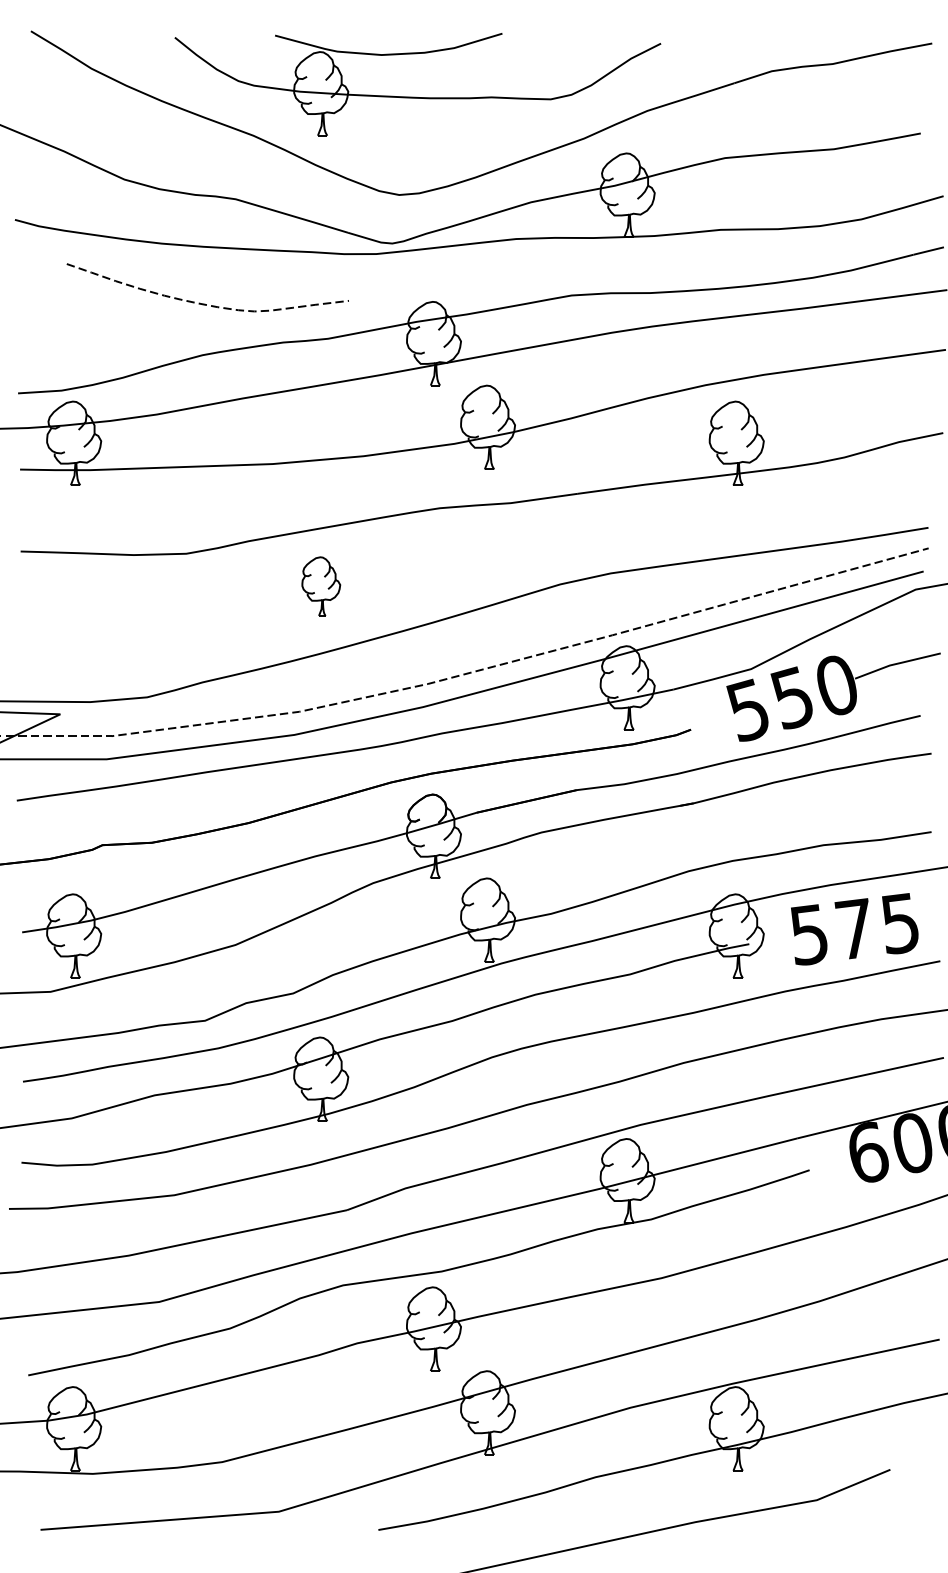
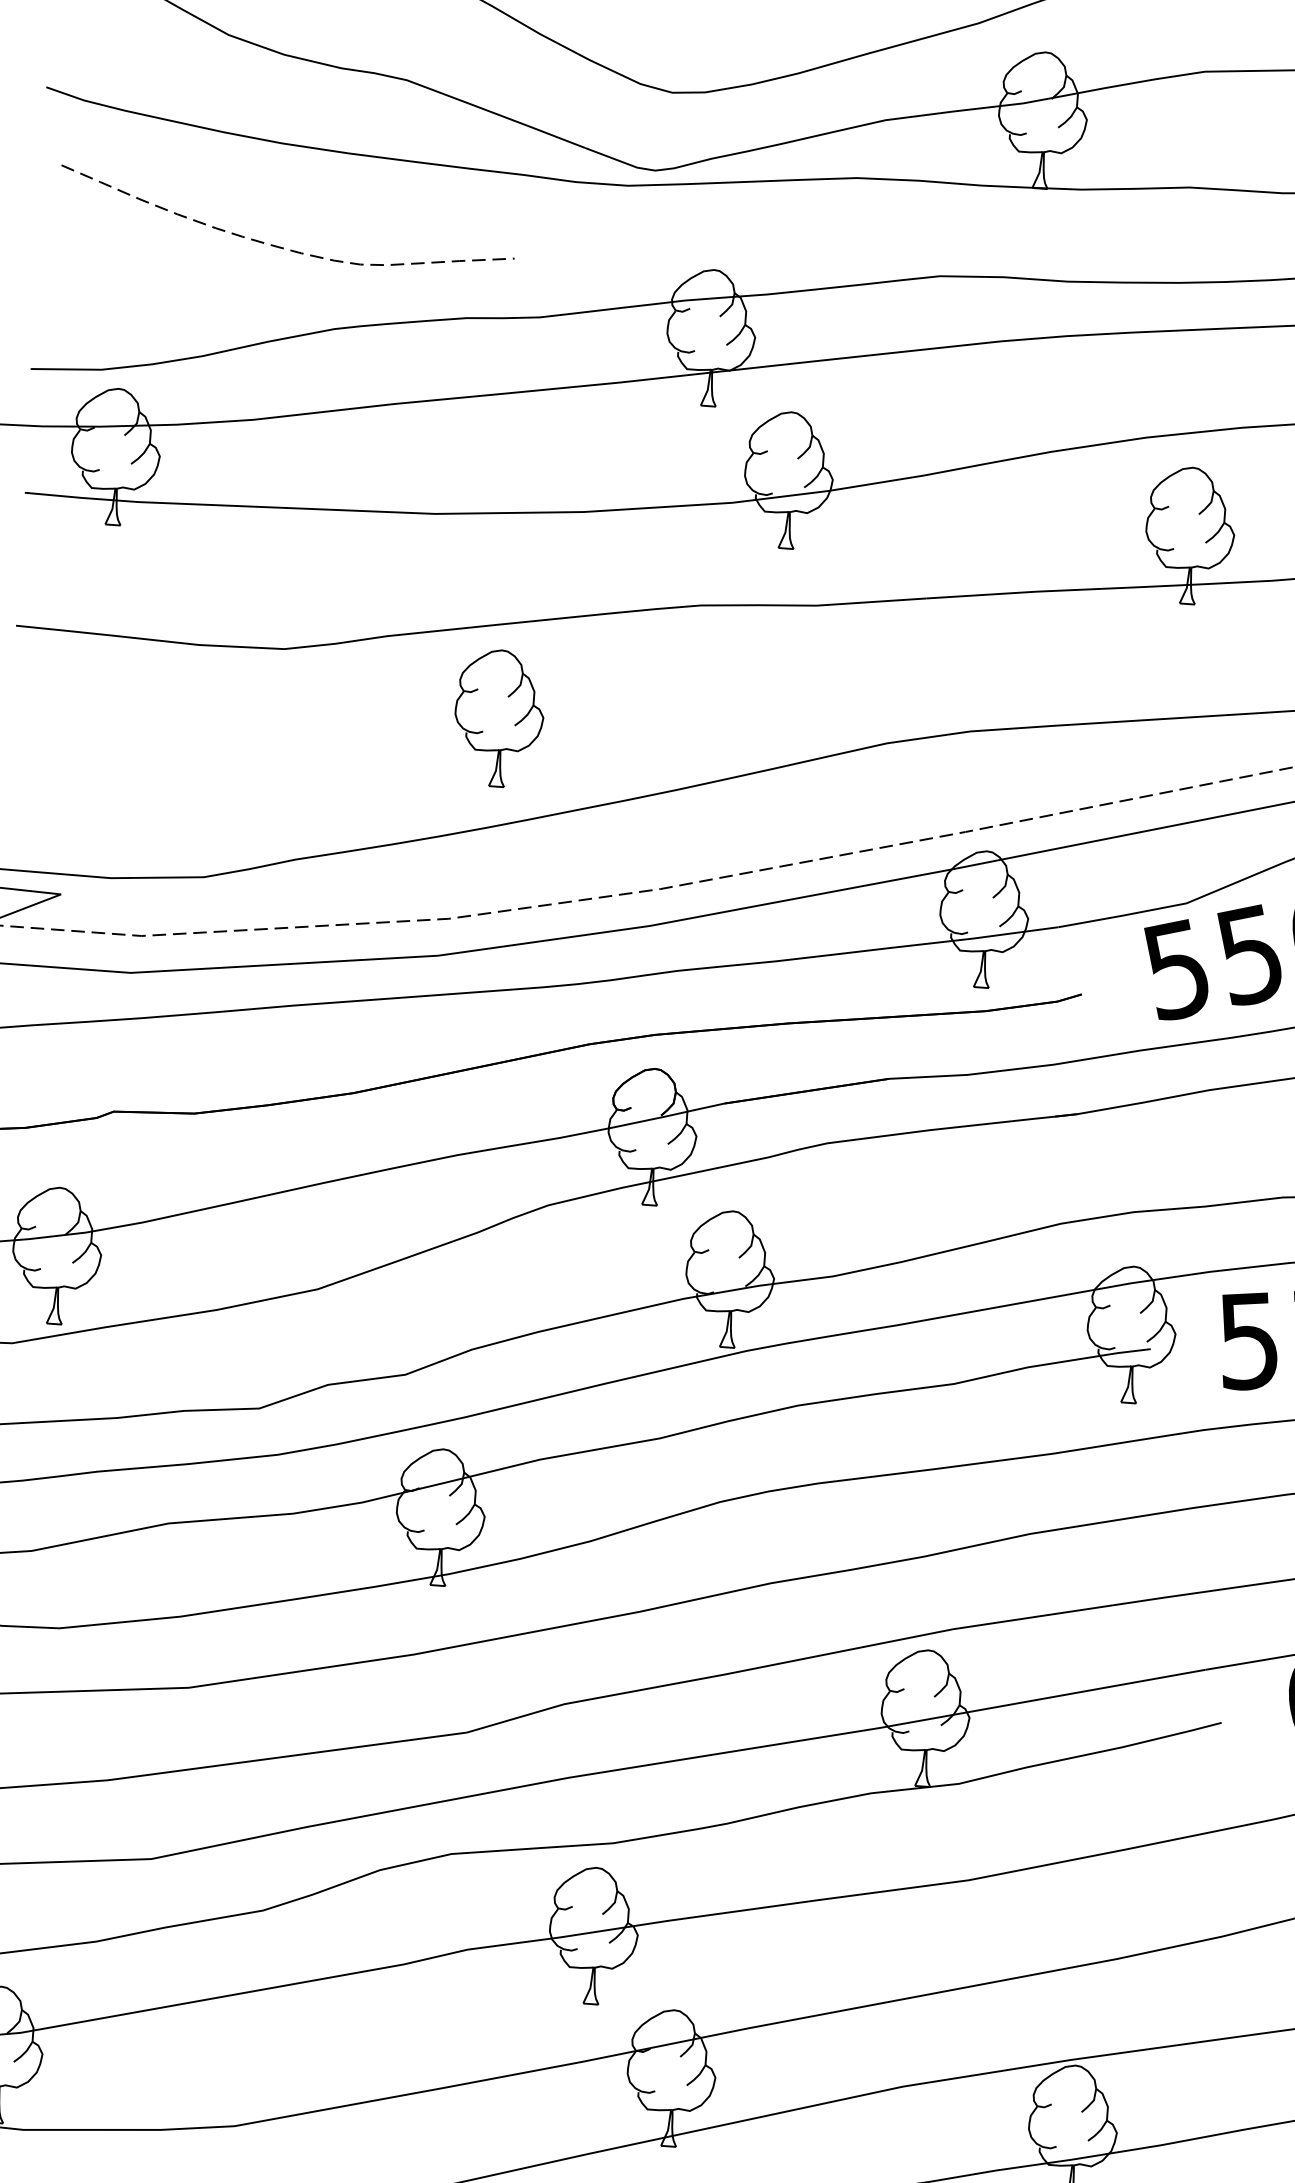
curve: (205, 303) -> (281, 245), moved
part: (321, 586) -> (499, 718), size x1.43

